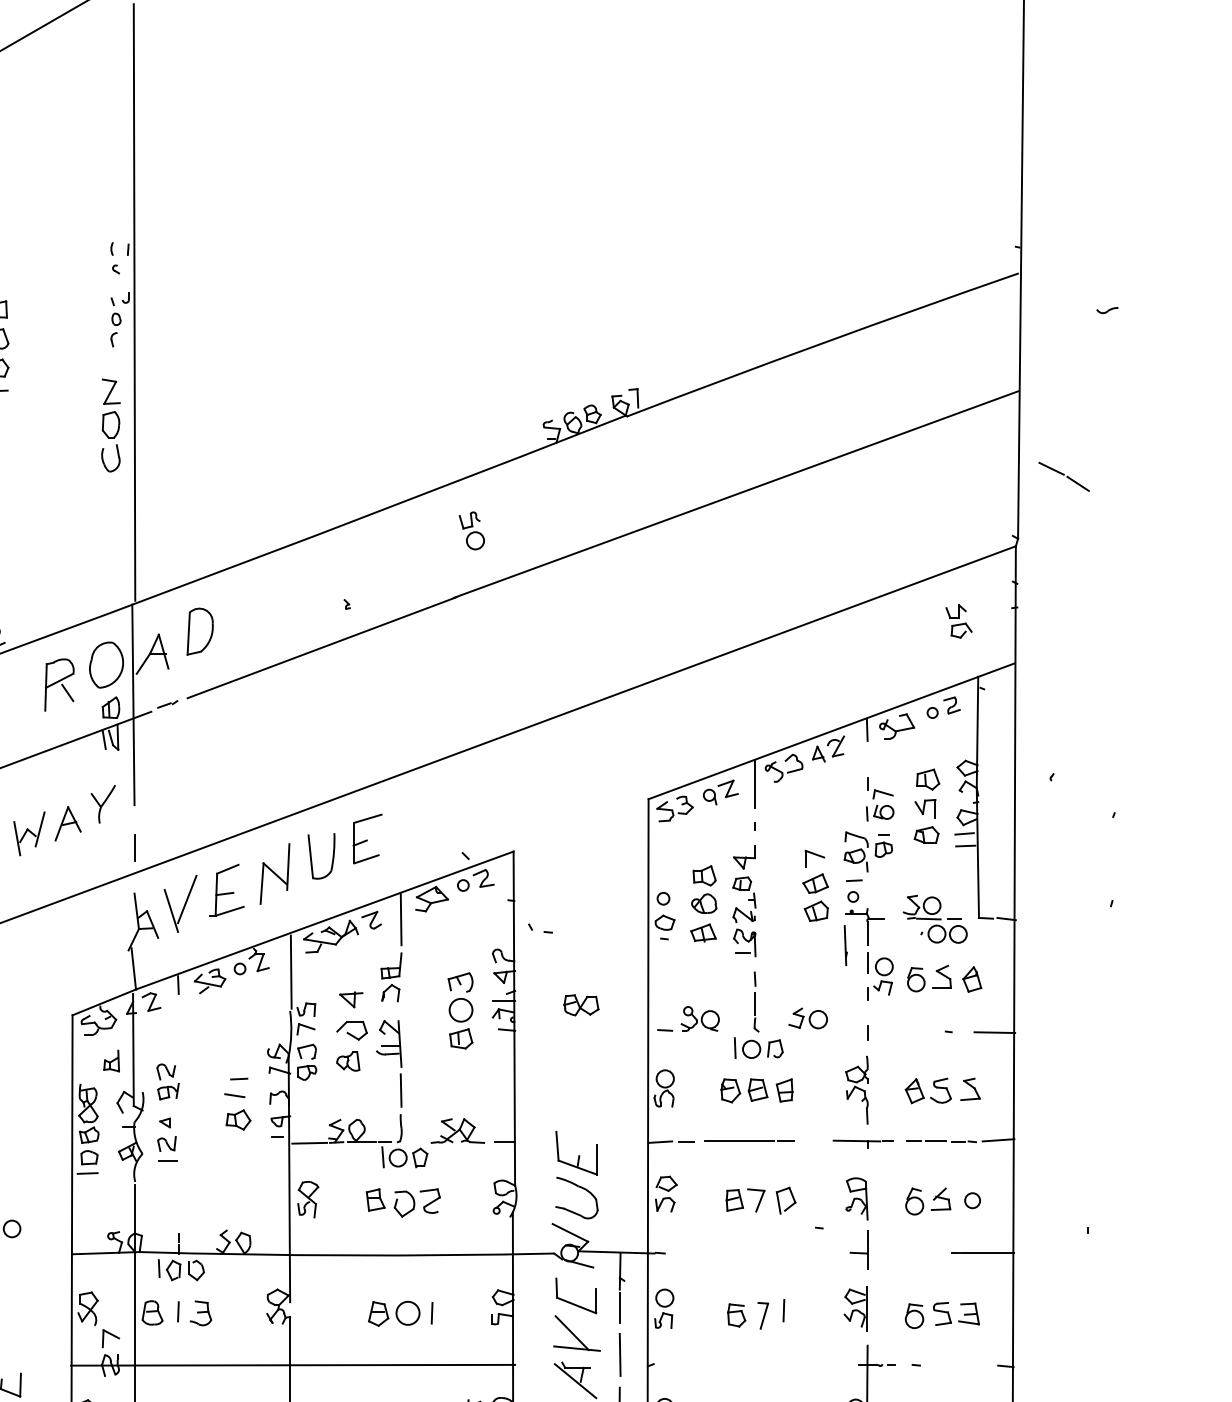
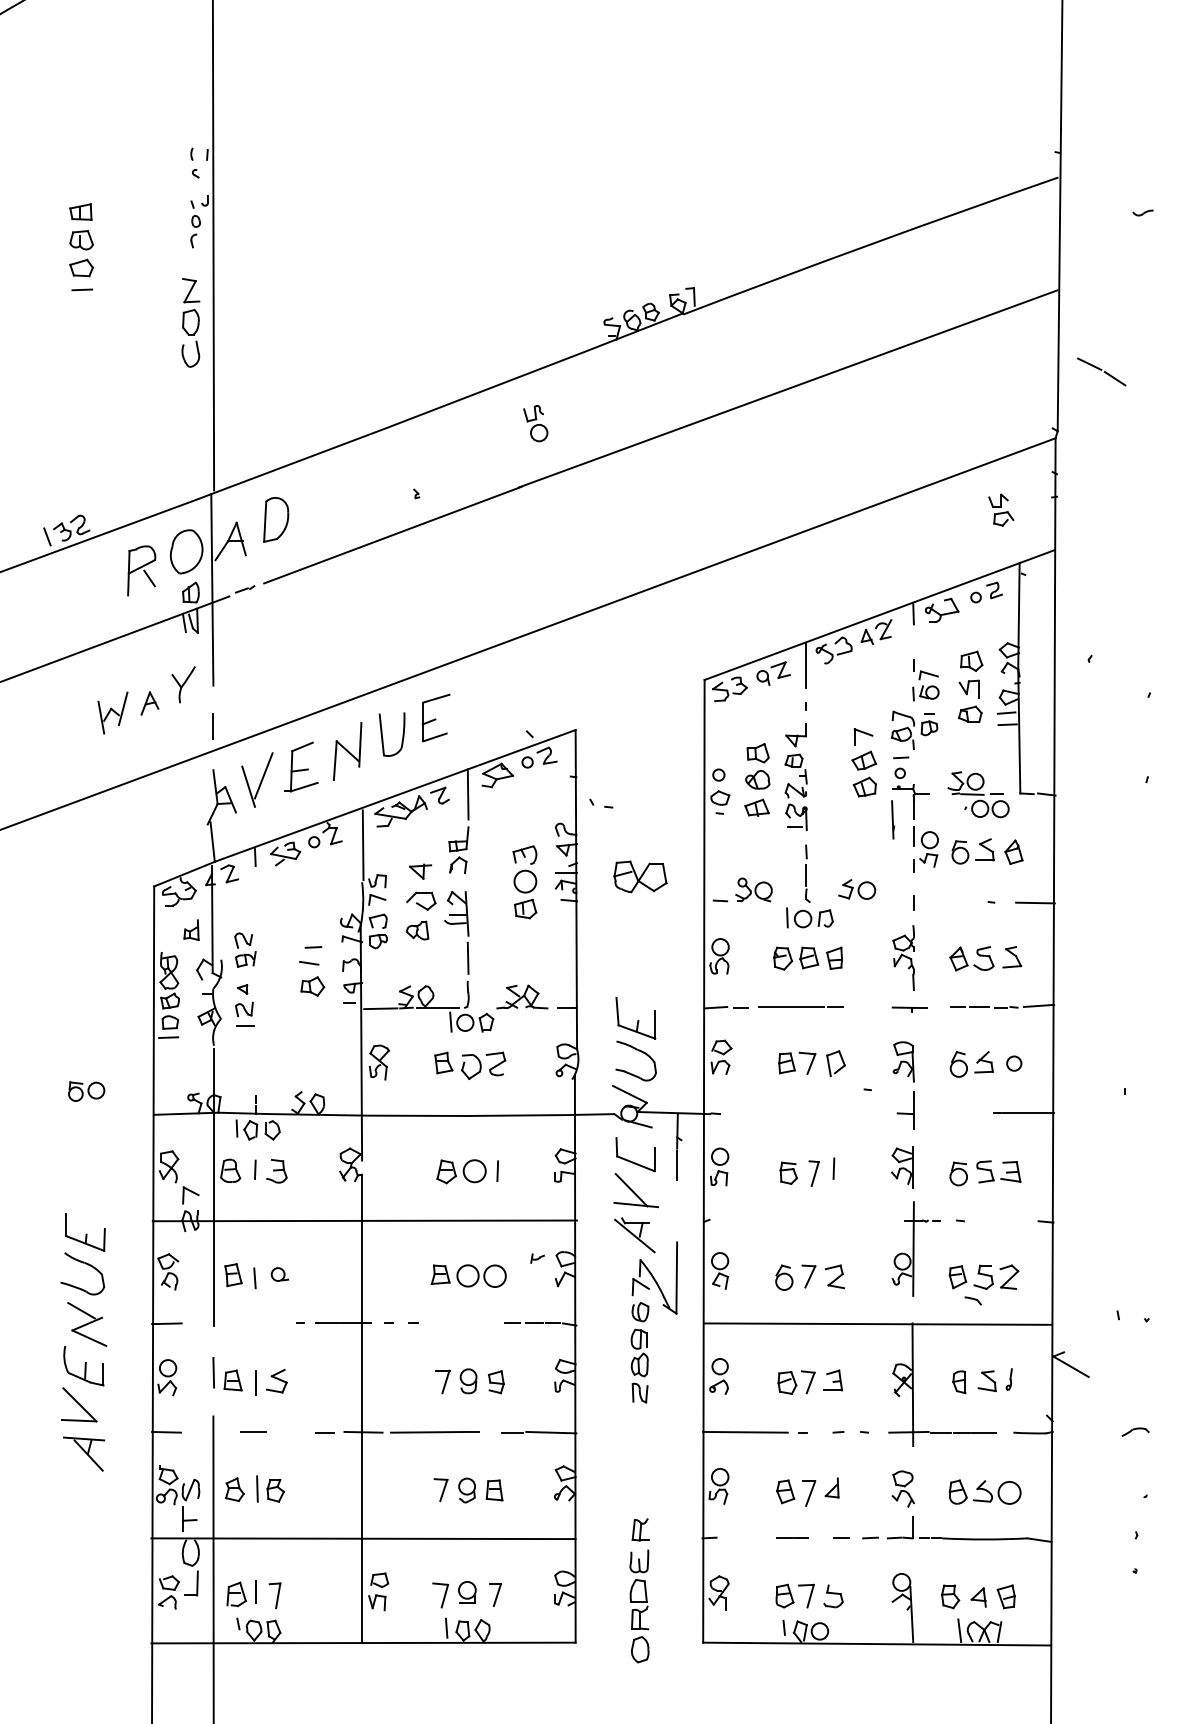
part: (67, 823) -> (149, 703), size x0.7
part: (581, 1004) -> (640, 876), size x1.6
part: (862, 1144) -> (909, 1009), size x0.6
line: (620, 1354) -> (677, 1210), removed

